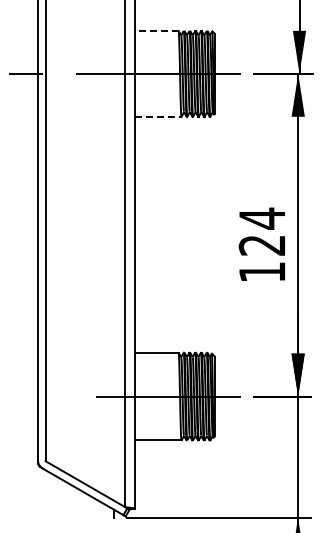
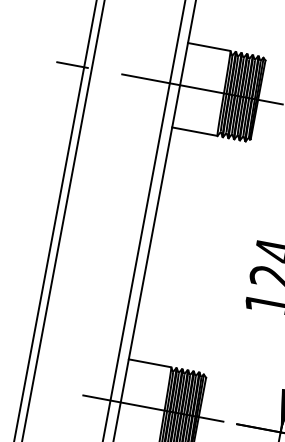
line: (157, 30) -> (209, 46), dashed -> solid
line: (158, 116) -> (194, 131), dashed -> solid

